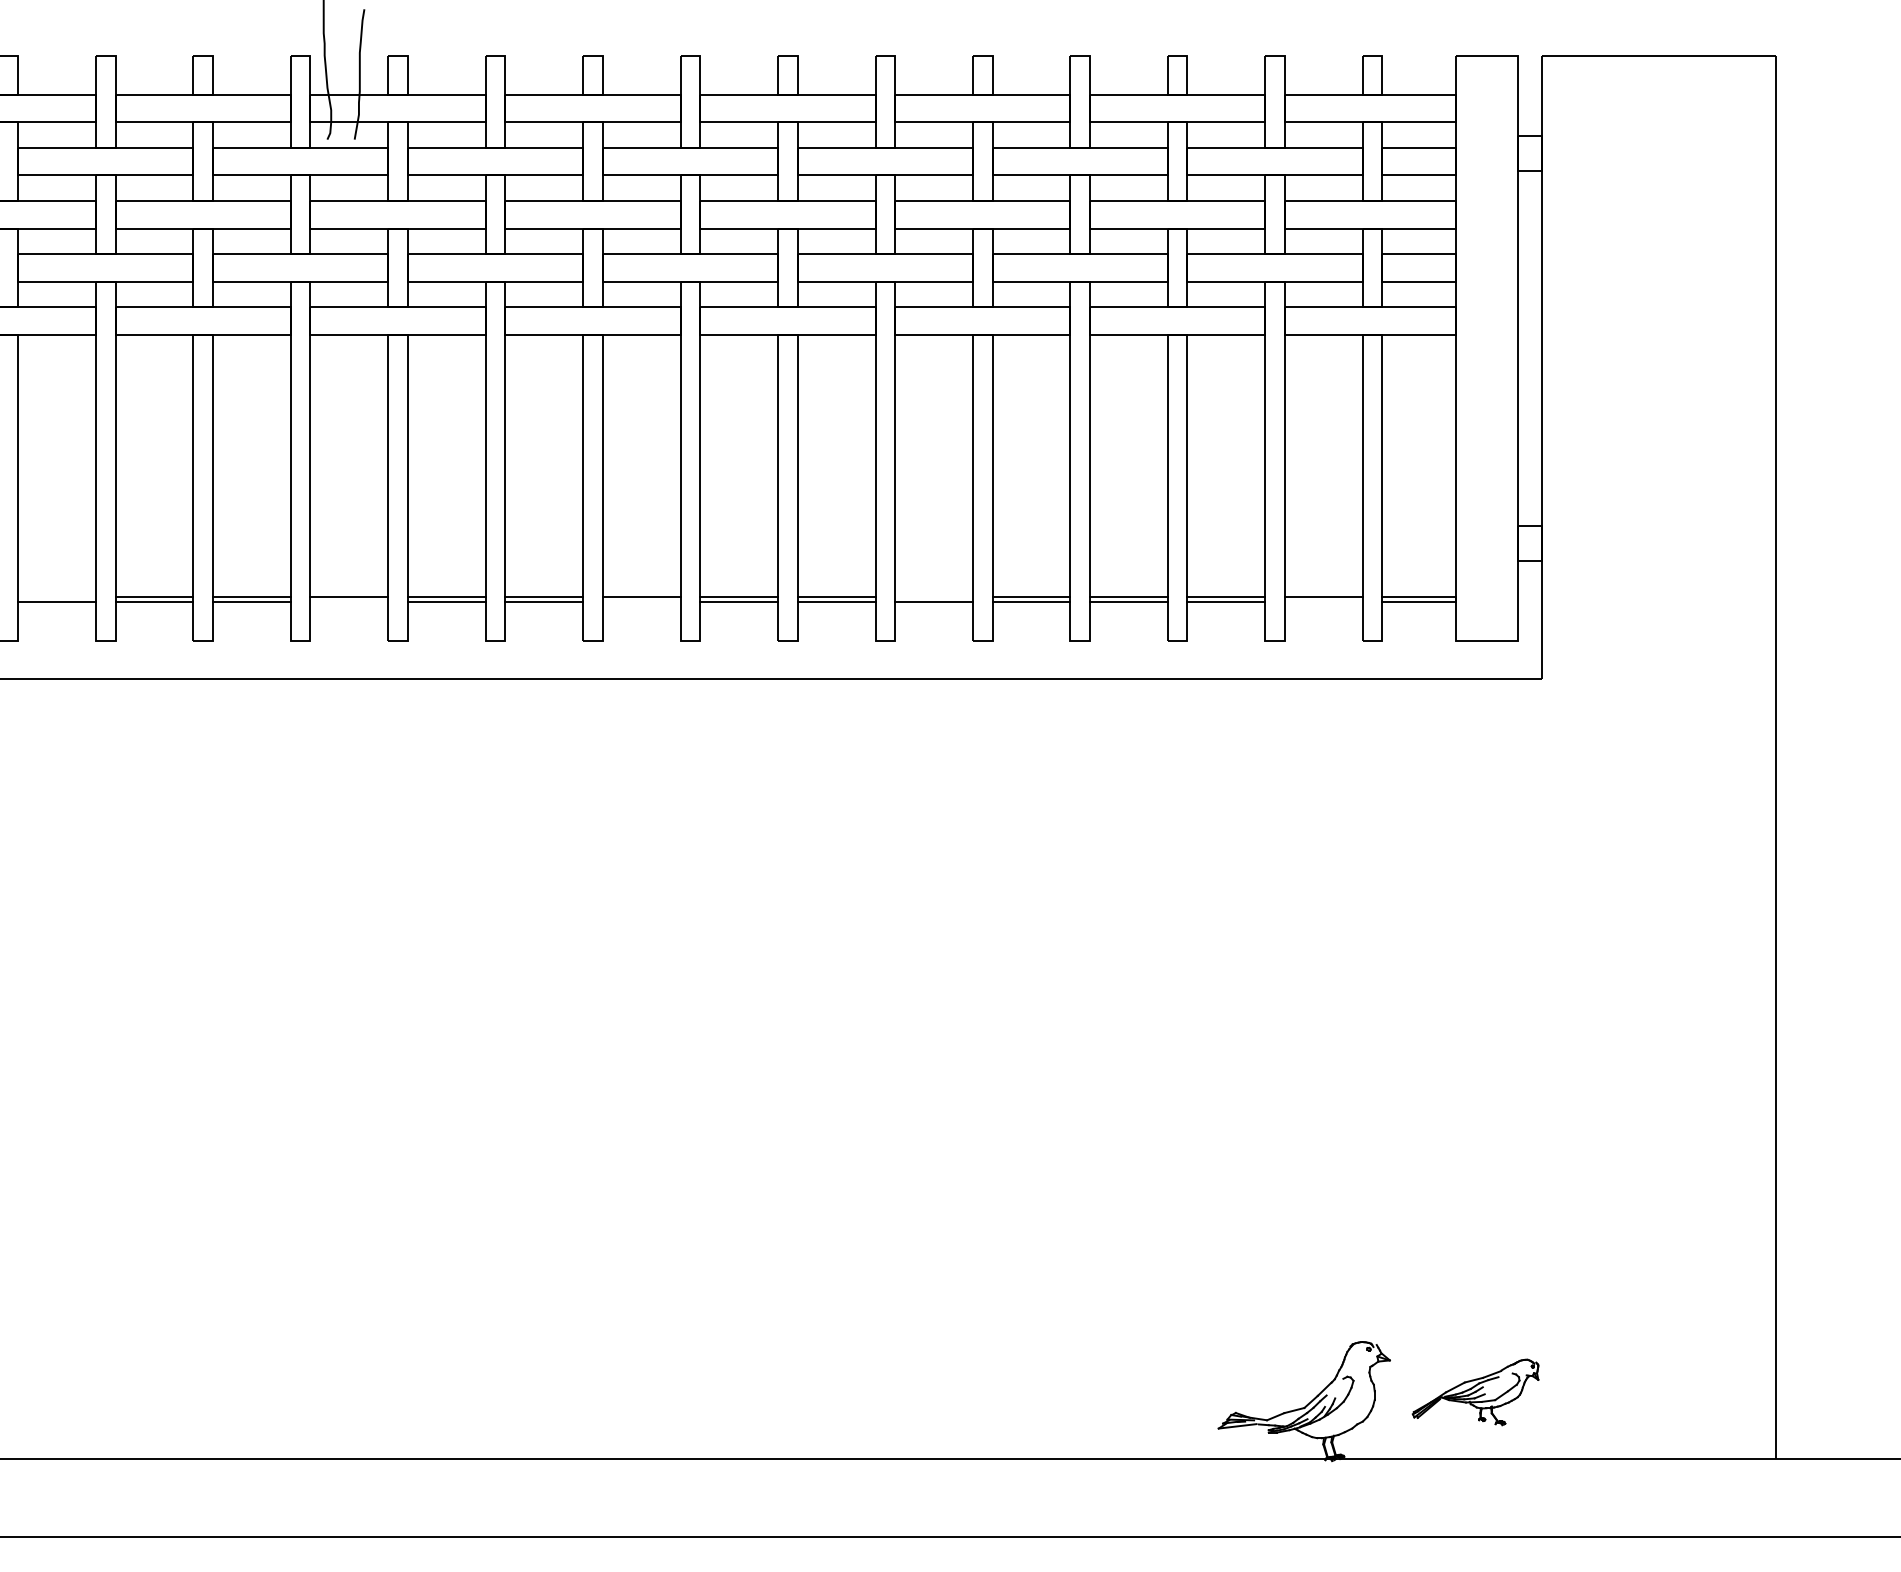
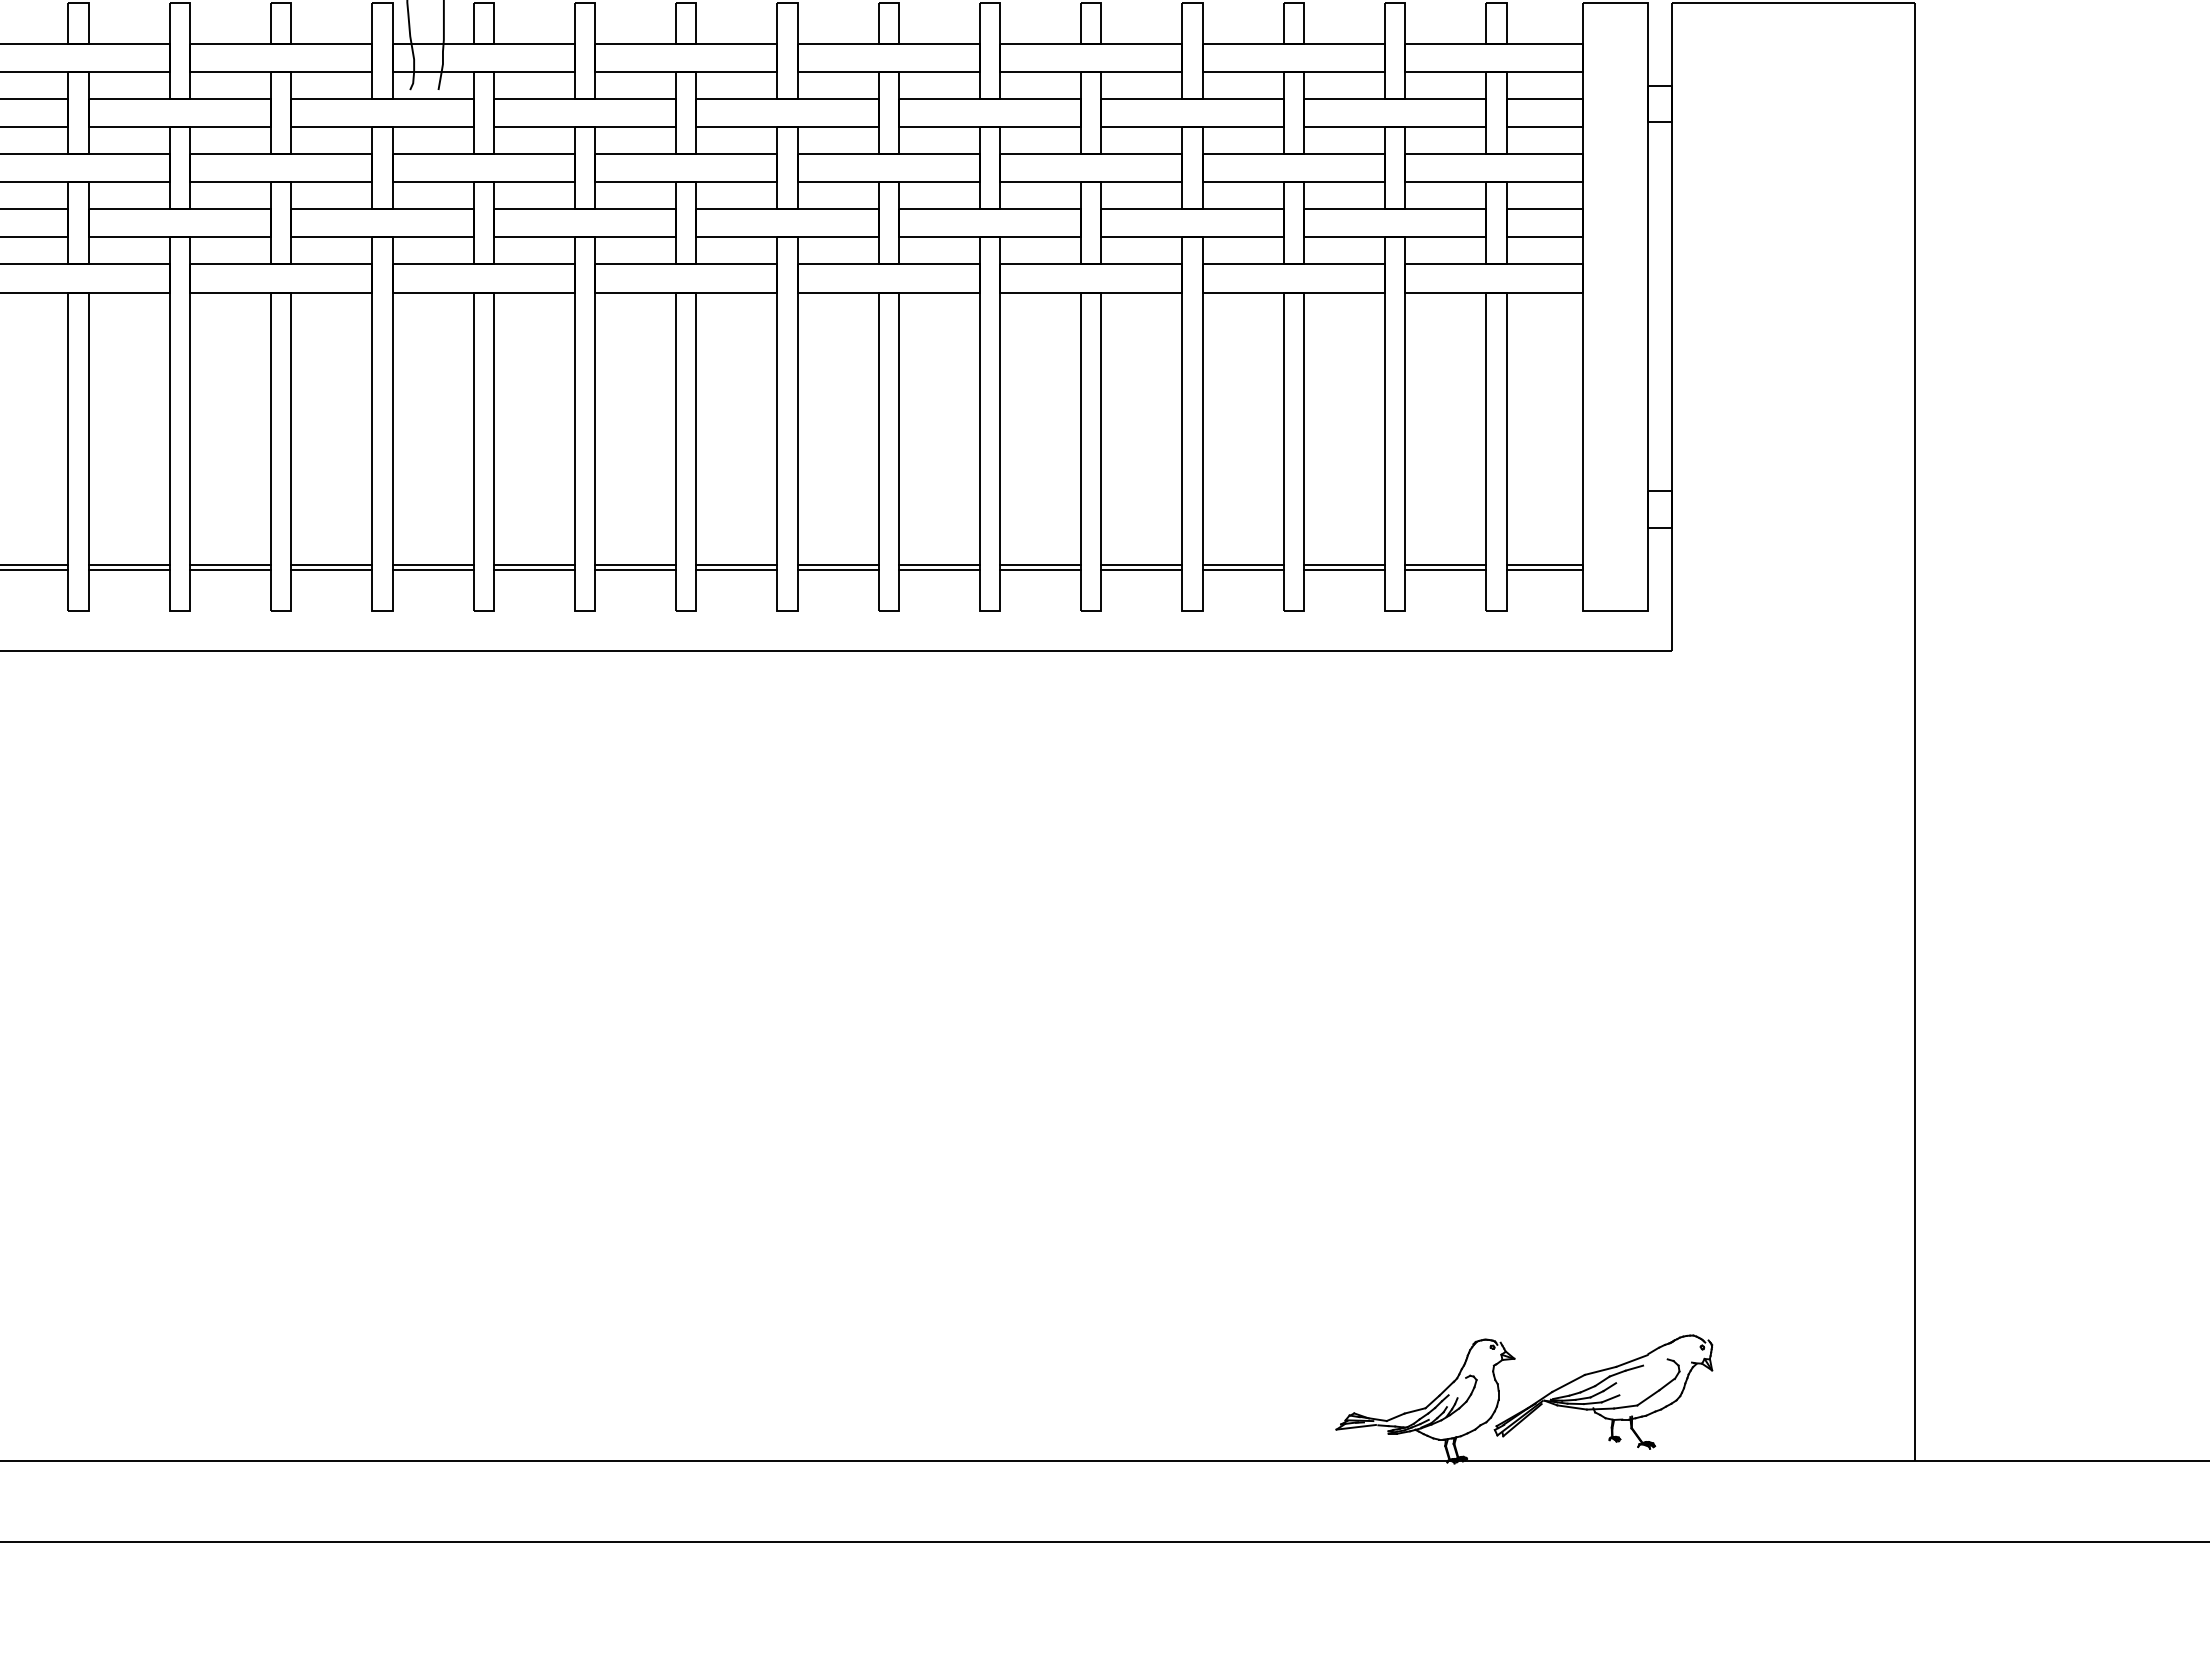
line: (56, 597) -> (128, 565), added
line: (933, 597) -> (1040, 565), added
line: (348, 601) -> (432, 570), added
line: (641, 601) -> (736, 570), added
line: (1323, 601) -> (1445, 570), added
part: (1475, 1391) -> (1603, 1391), size x1.67

